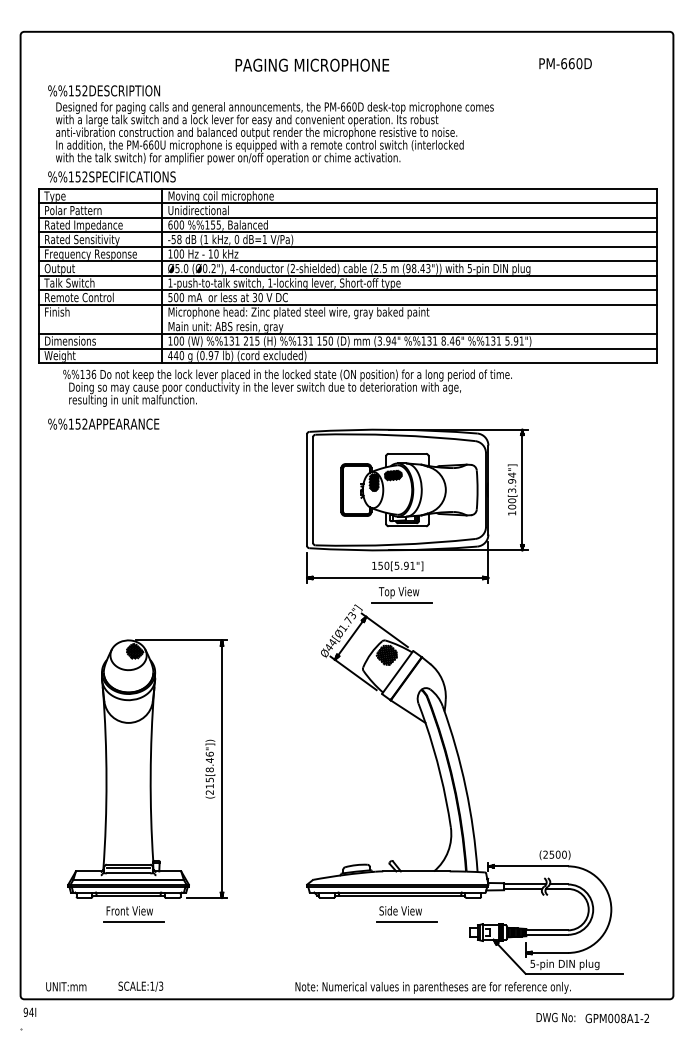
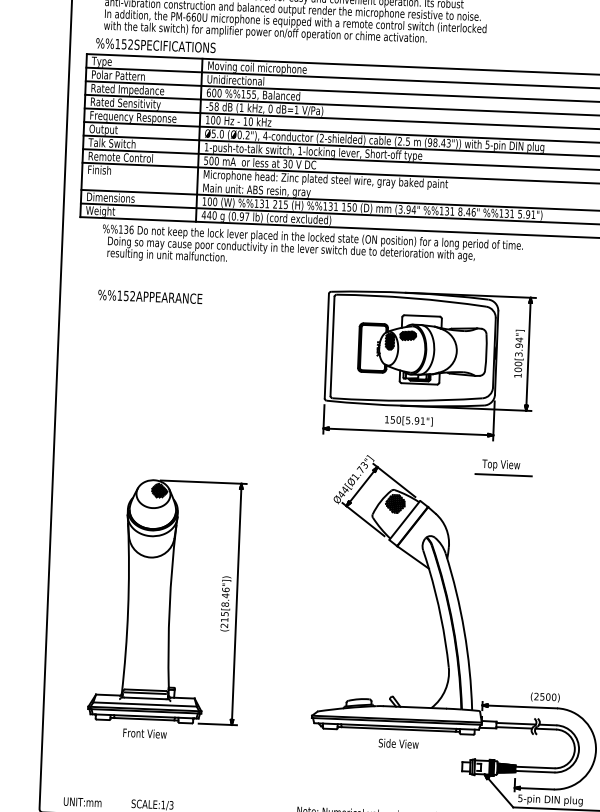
text: (103, 423) -> (150, 296), moved
part: (401, 594) -> (503, 467), moved
line: (133, 922) -> (148, 744), removed
line: (406, 922) -> (403, 754), removed

